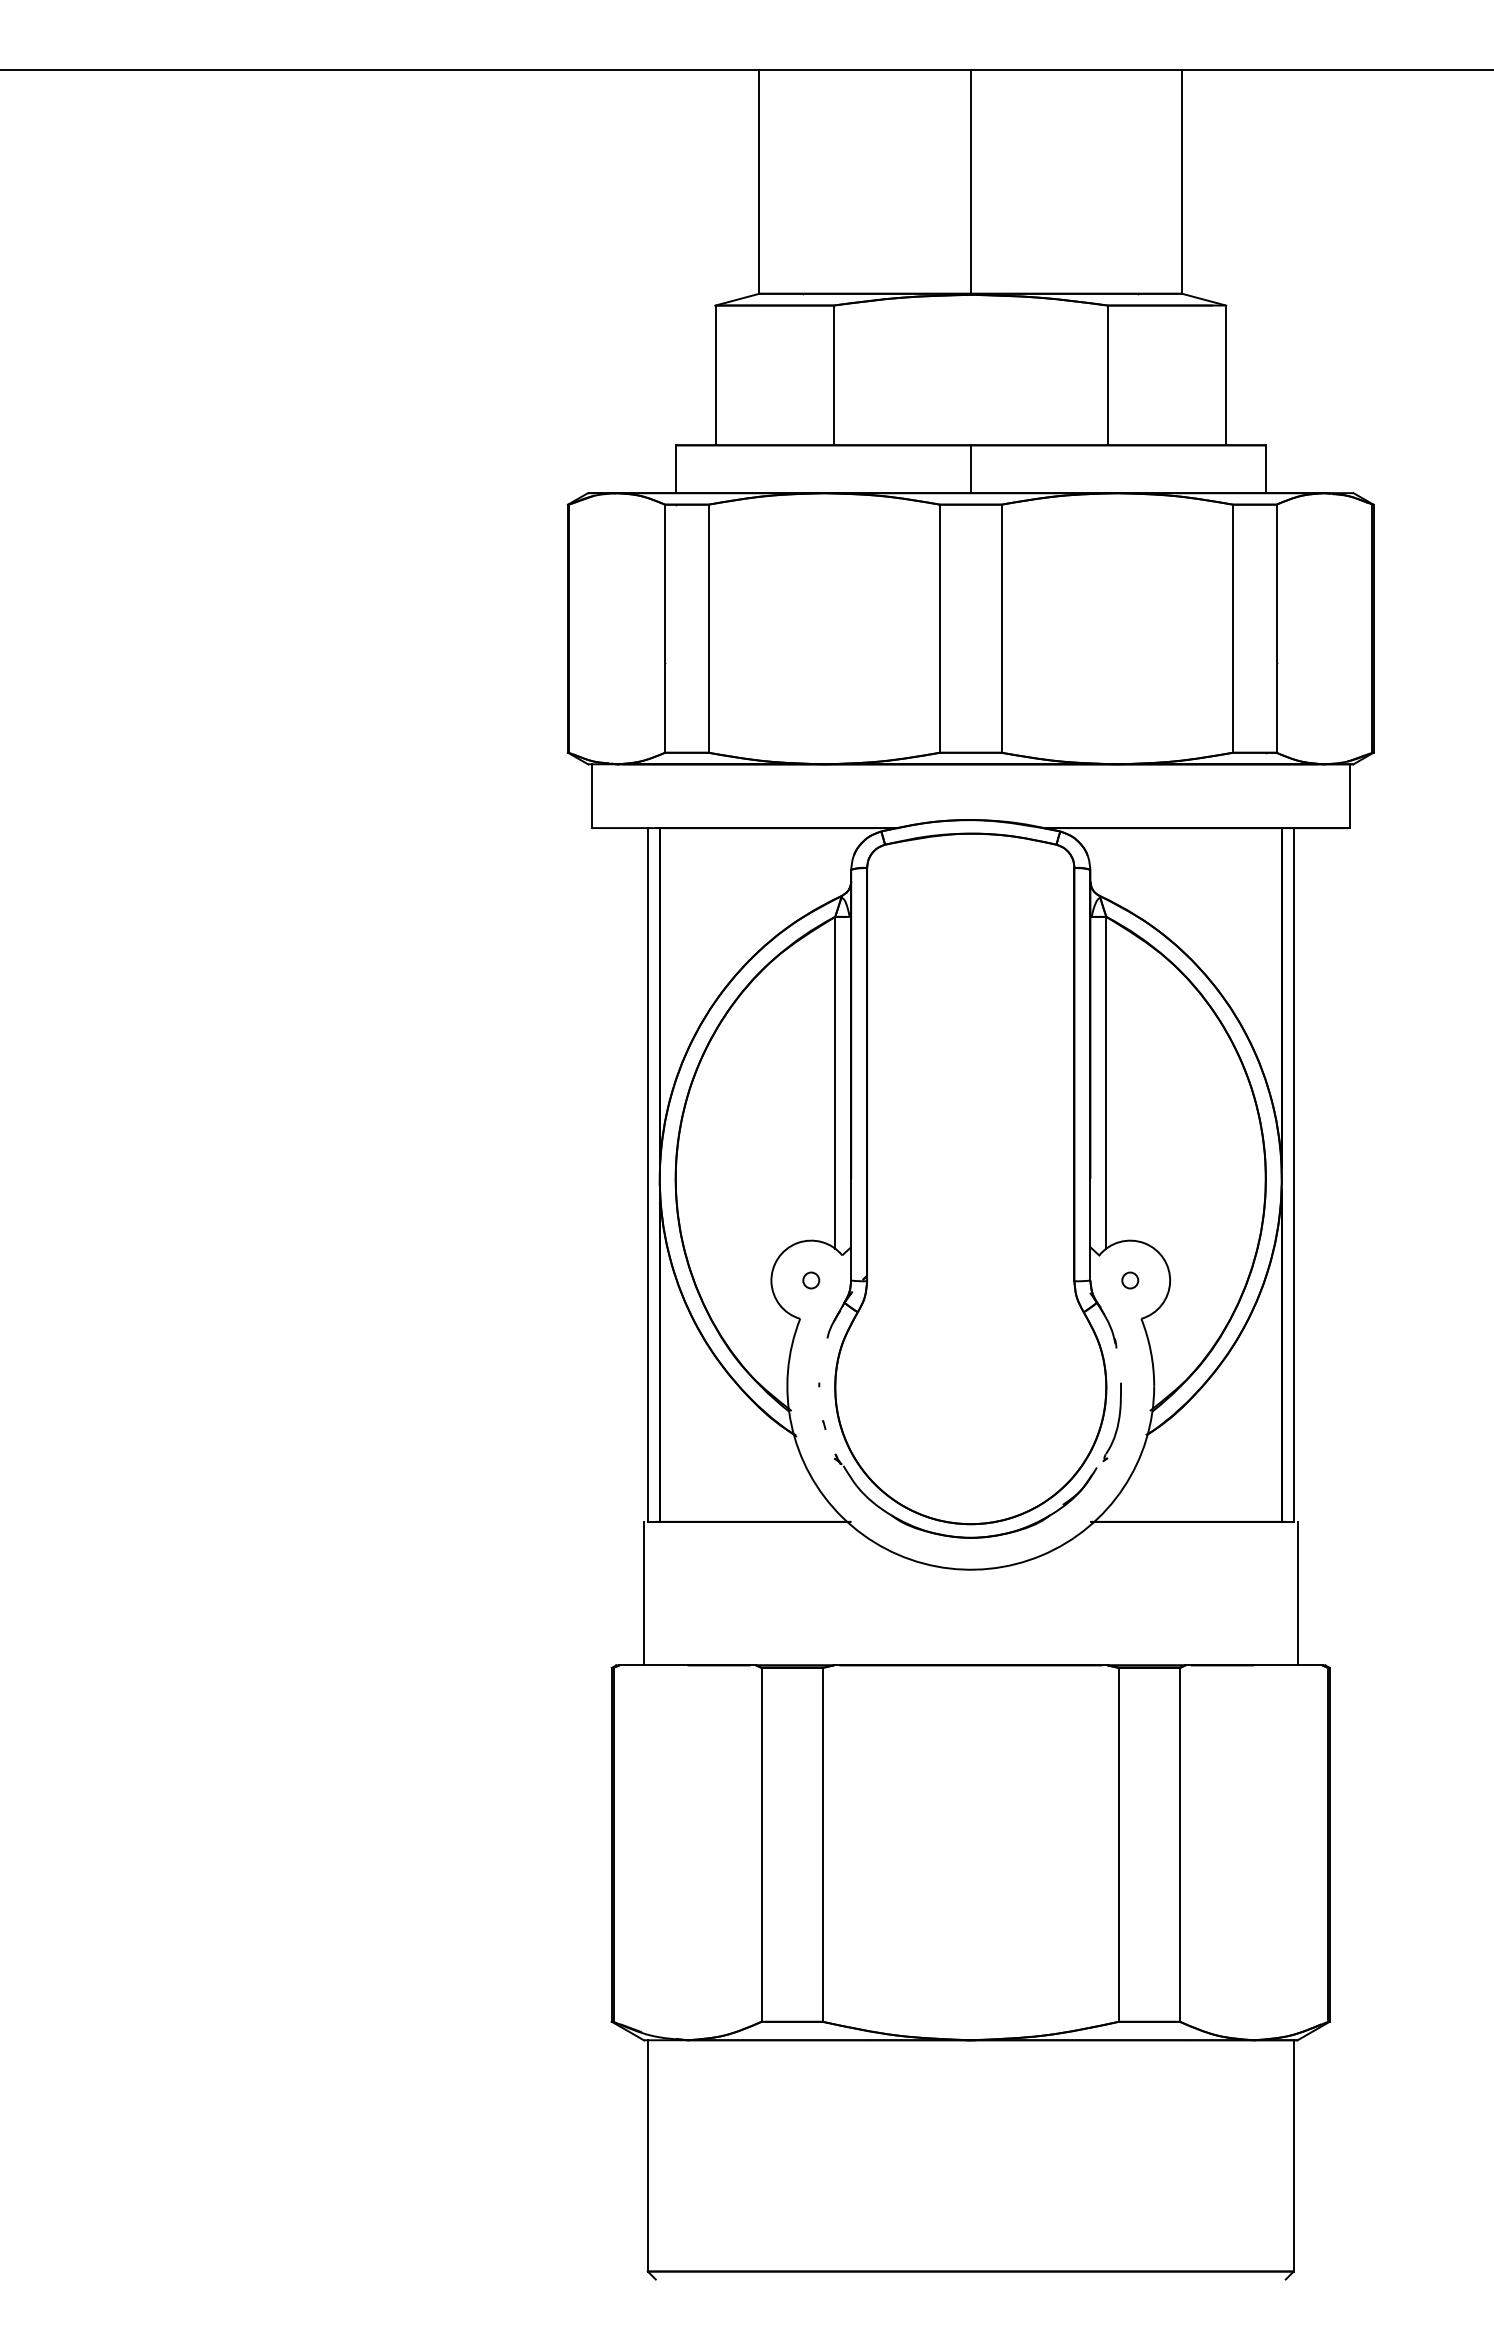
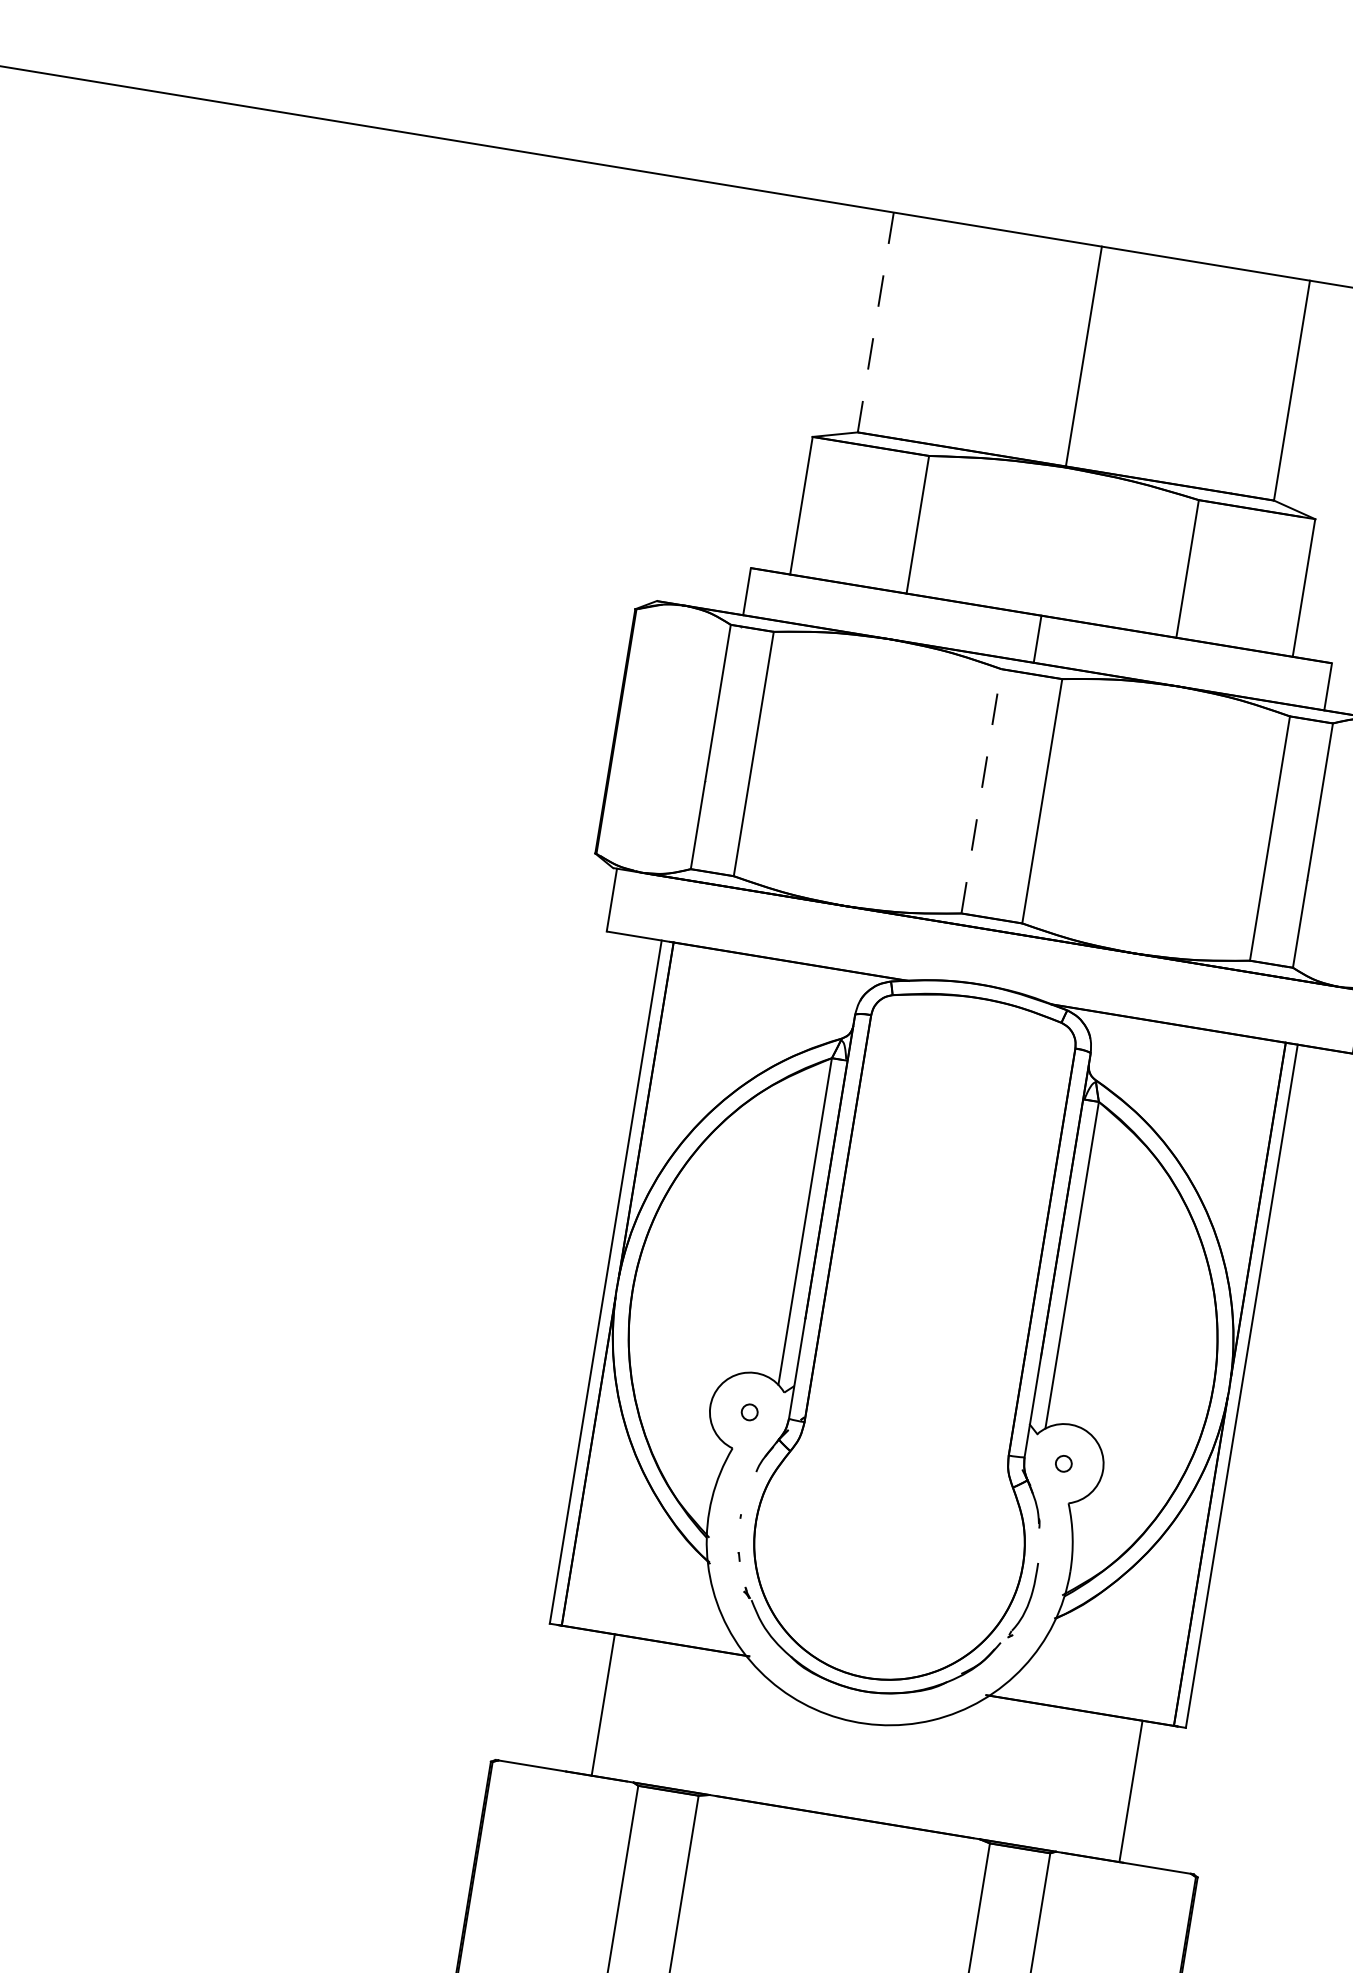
line: (759, 182) -> (875, 322), solid -> dashed
line: (939, 628) -> (981, 791), solid -> dashed
line: (643, 1593) -> (602, 1704), moved
line: (1297, 1593) -> (1130, 1791), moved

